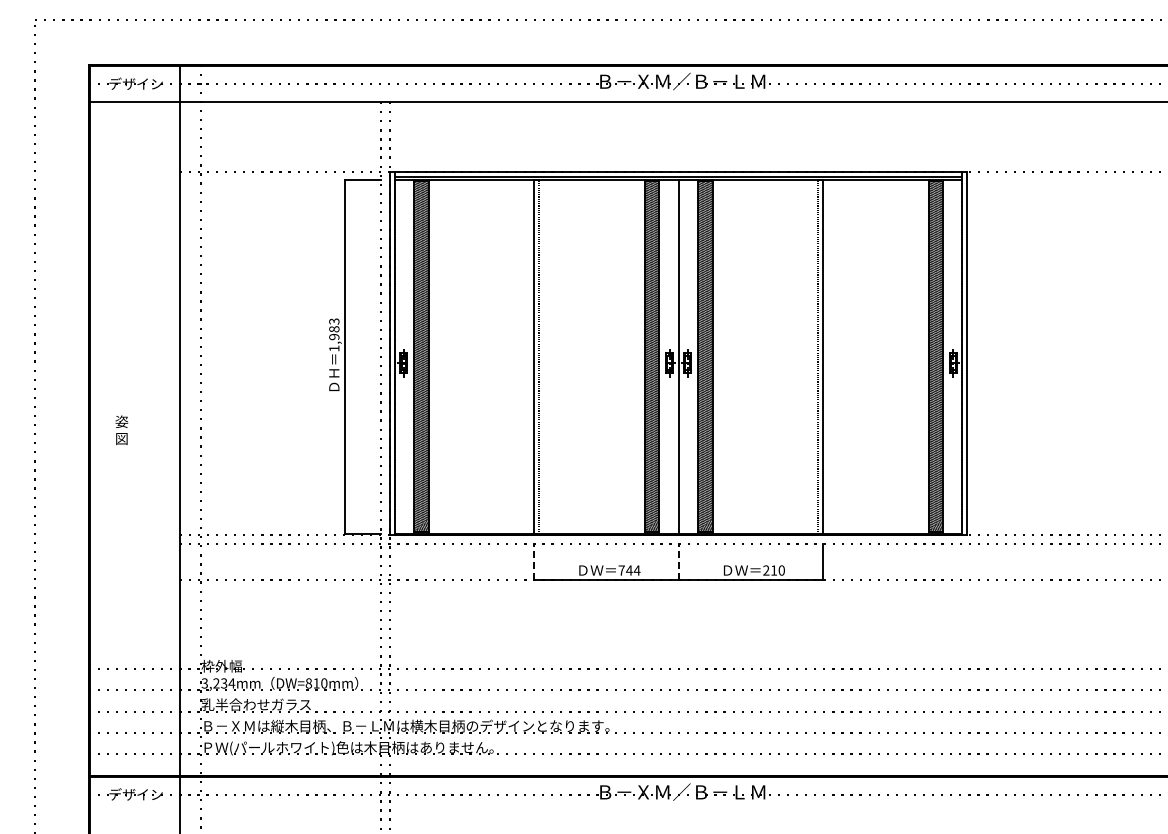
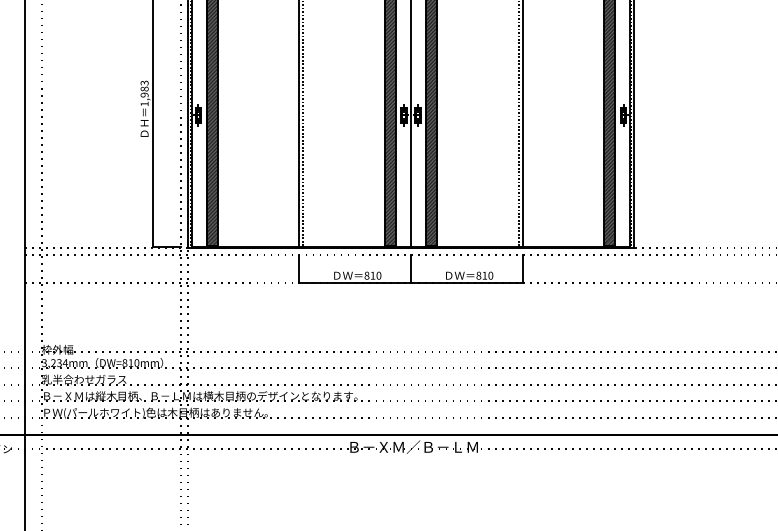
line: (534, 562) -> (299, 269), dashed -> solid
line: (678, 562) -> (410, 269), dashed -> solid
text: (629, 570) -> (372, 275), 744 -> 810
text: (766, 570) -> (478, 275), 210 -> 810

